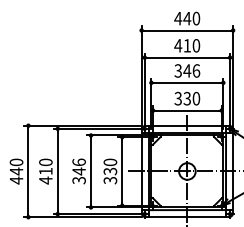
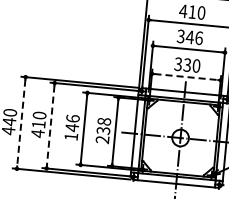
line: (187, 110) -> (186, 76), solid -> dashed
line: (28, 171) -> (21, 123), solid -> dashed
line: (57, 171) -> (50, 125), solid -> dashed
text: (110, 171) -> (103, 130), 330 -> 238
text: (78, 180) -> (70, 136), 346 -> 146

